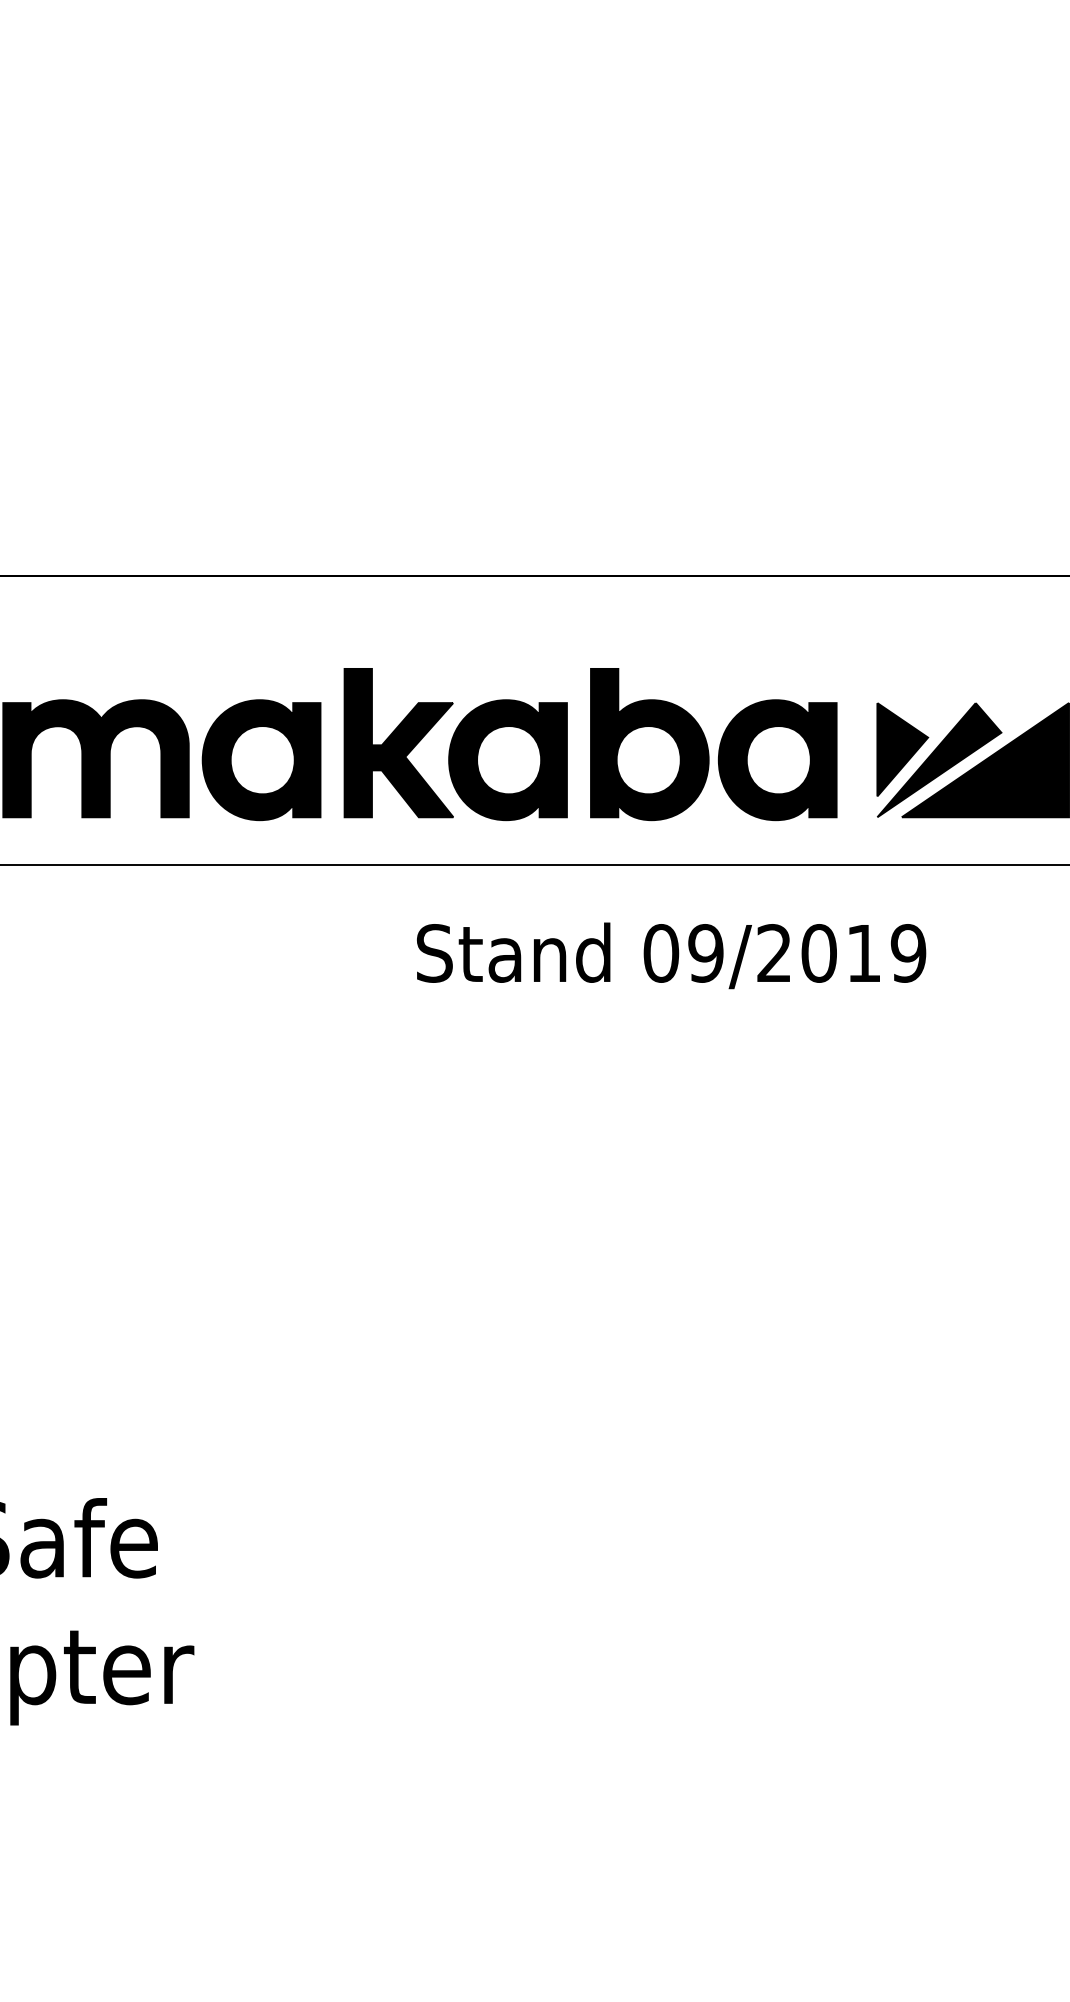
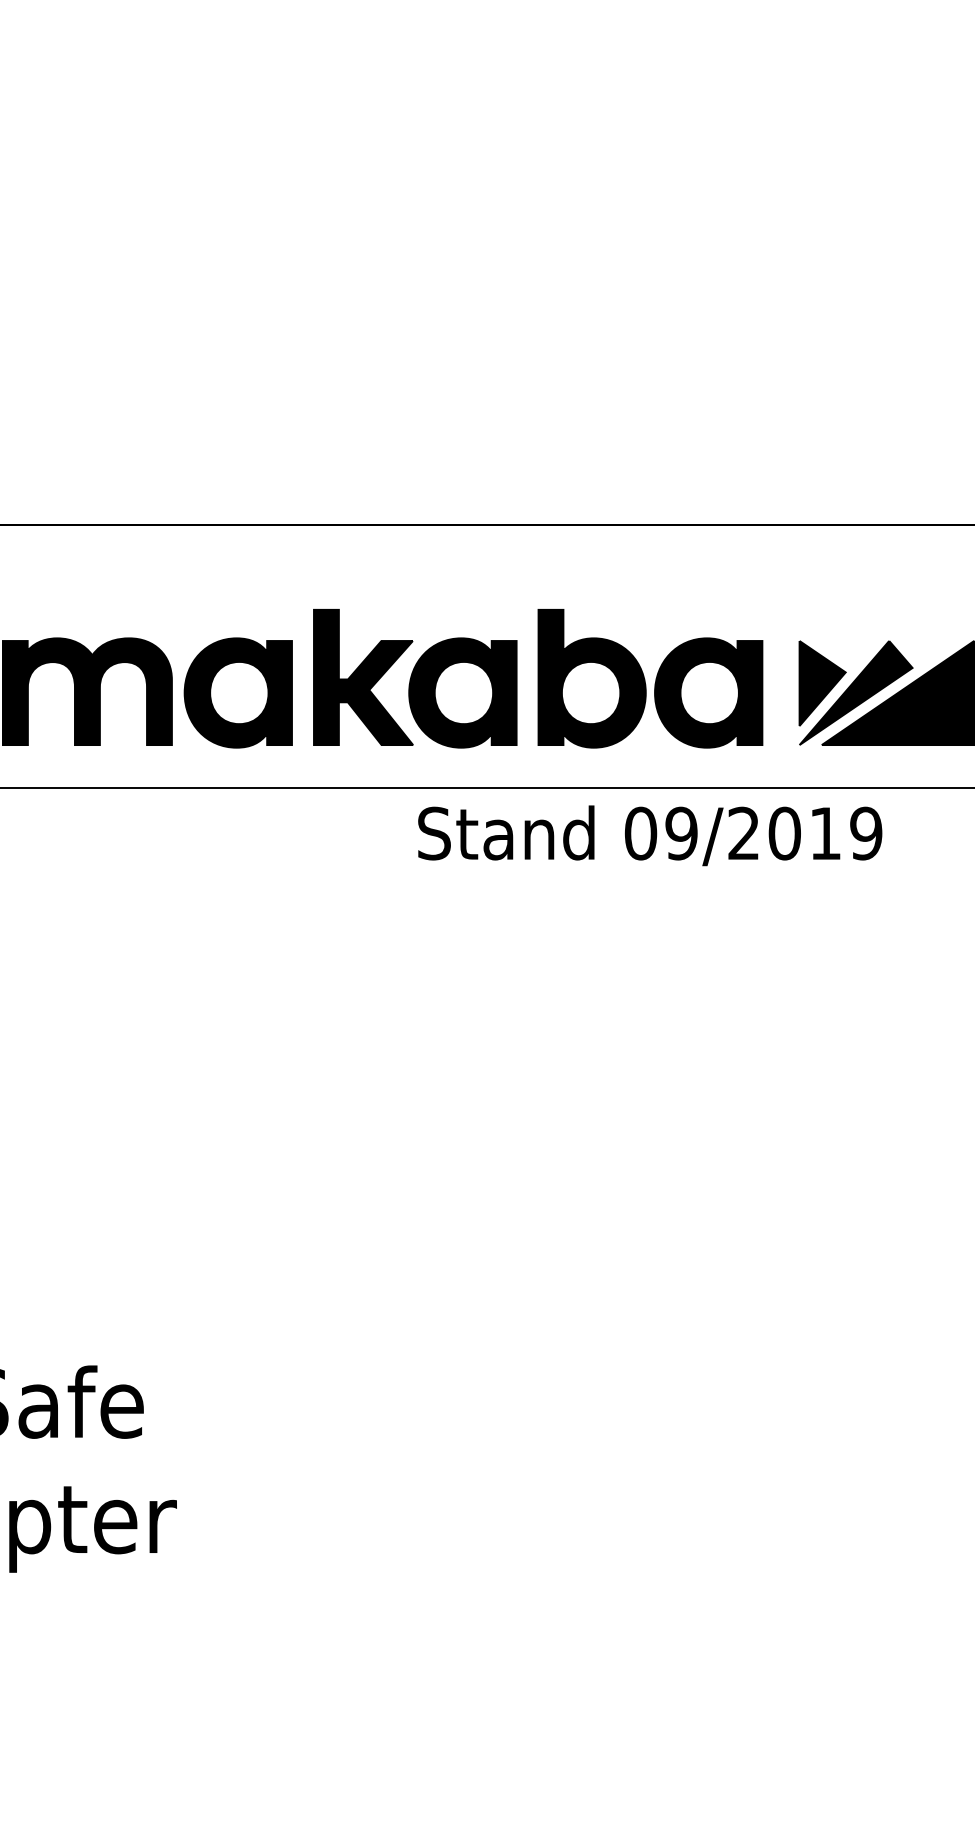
text: (671, 955) -> (650, 835), moved

